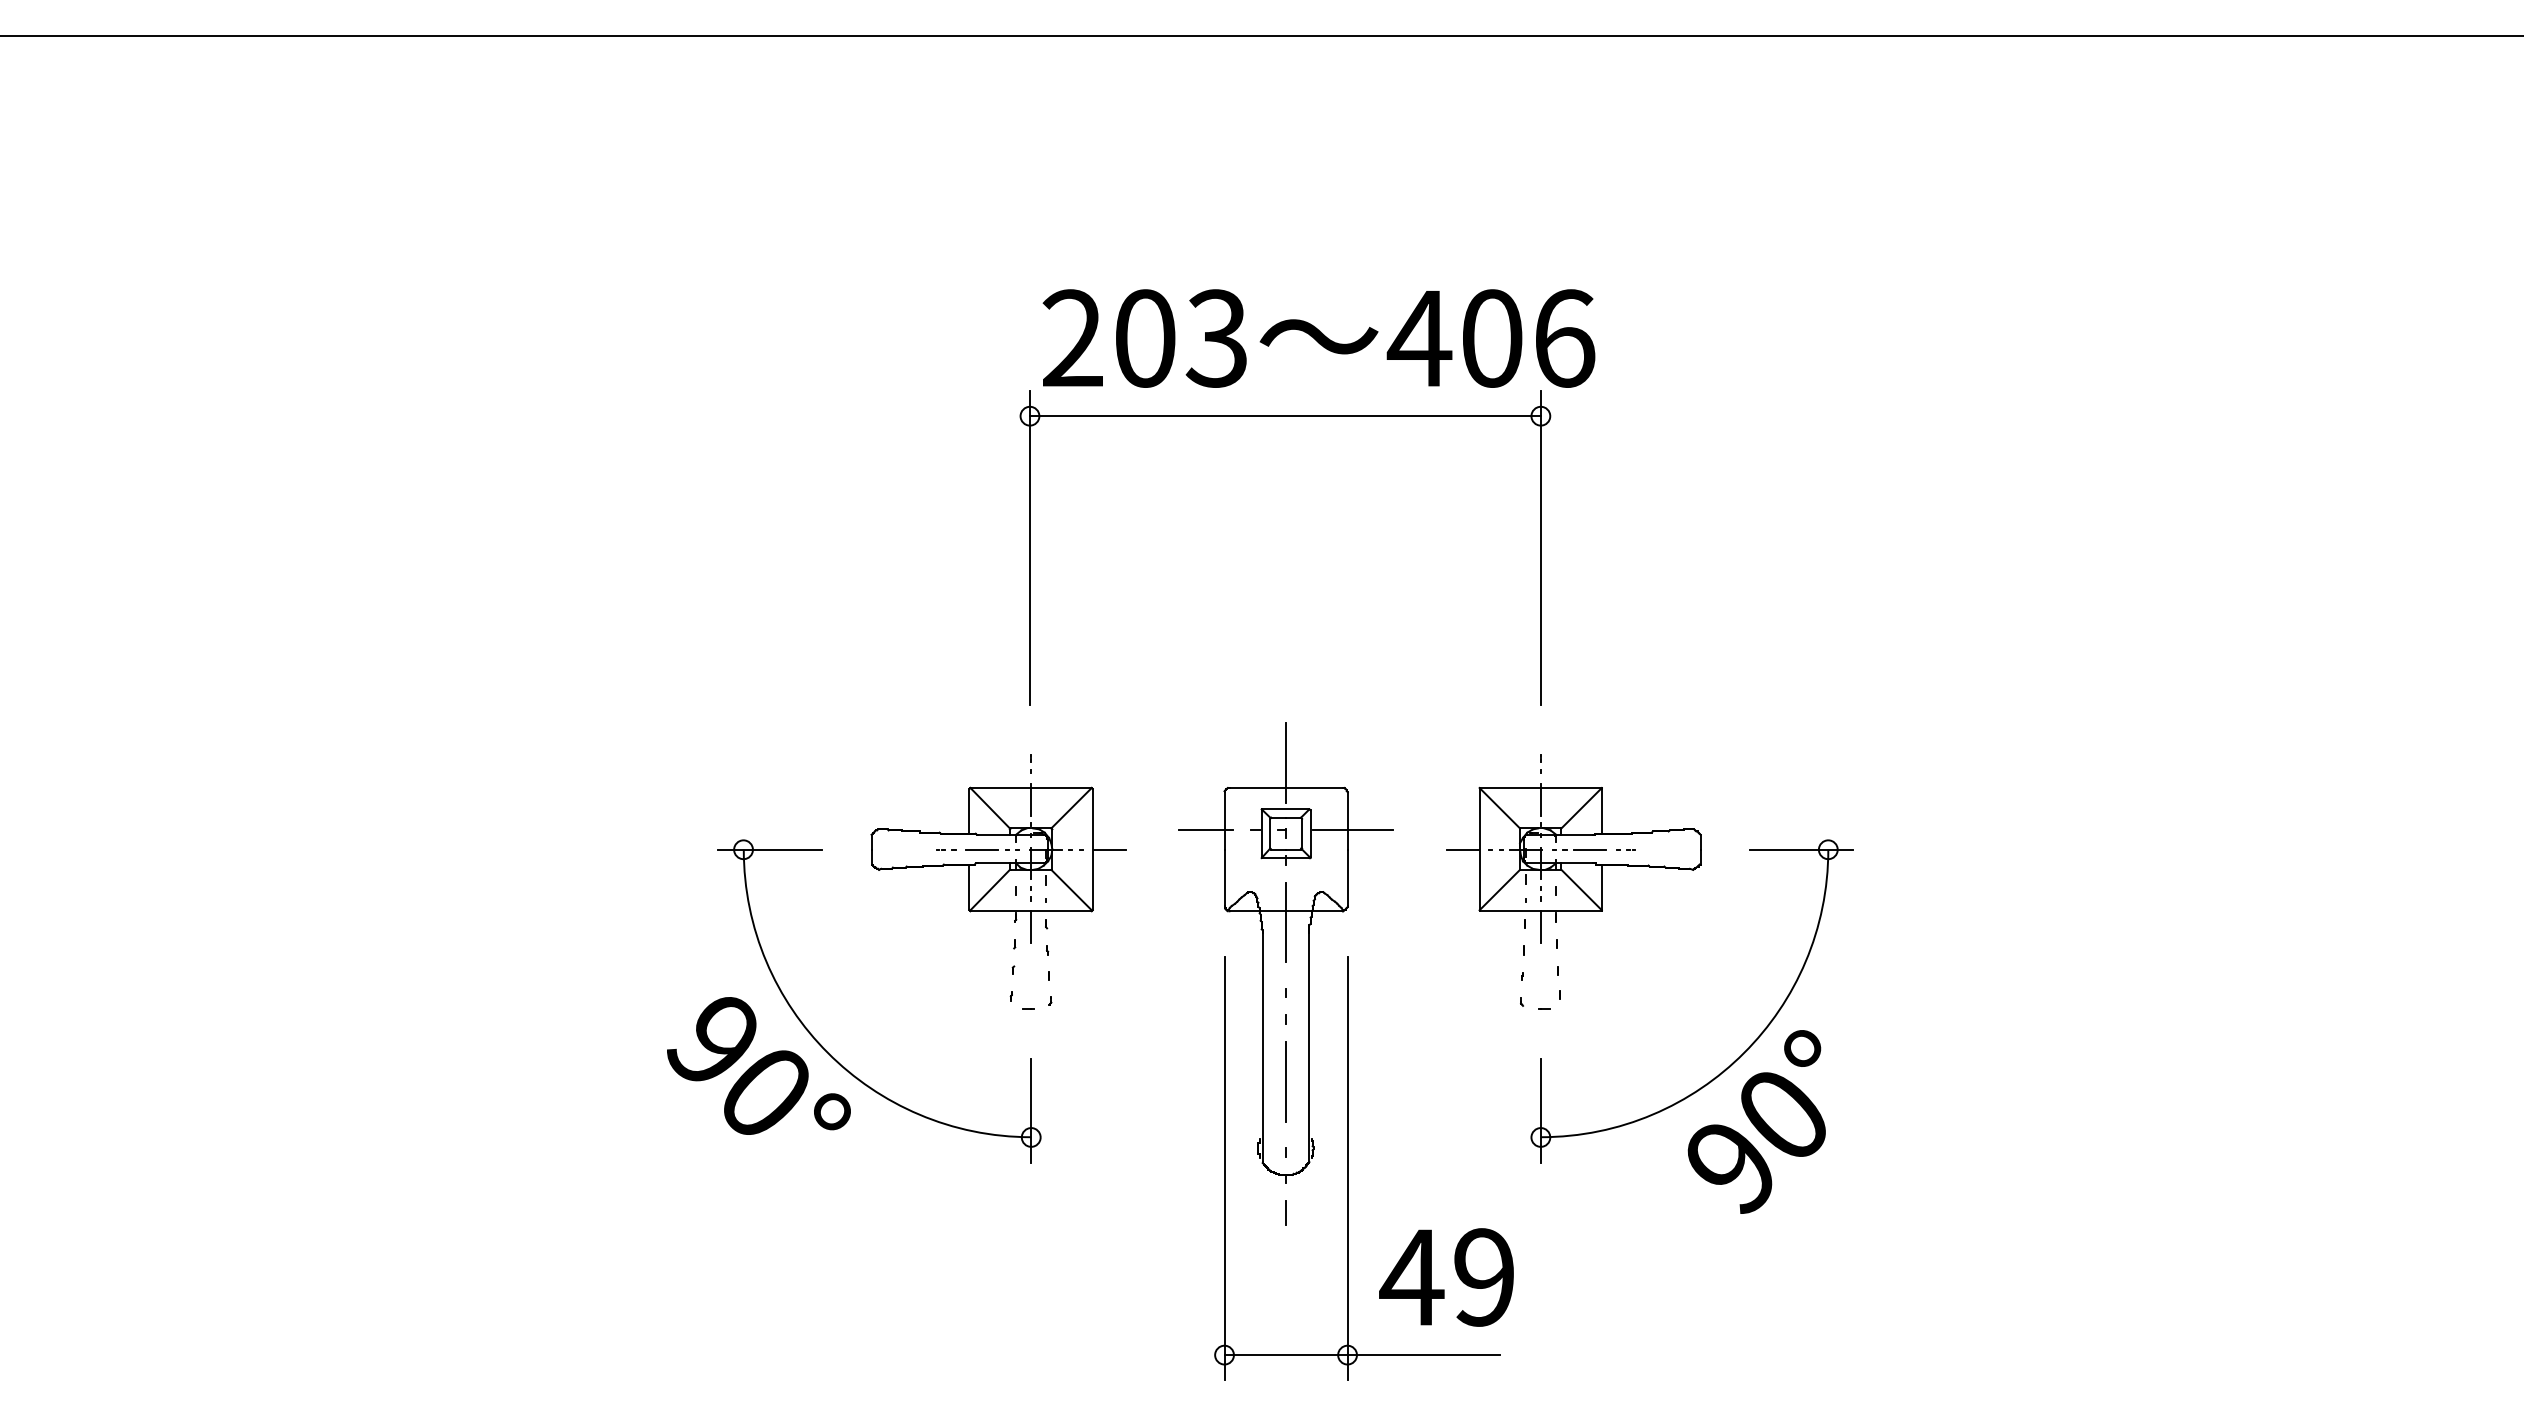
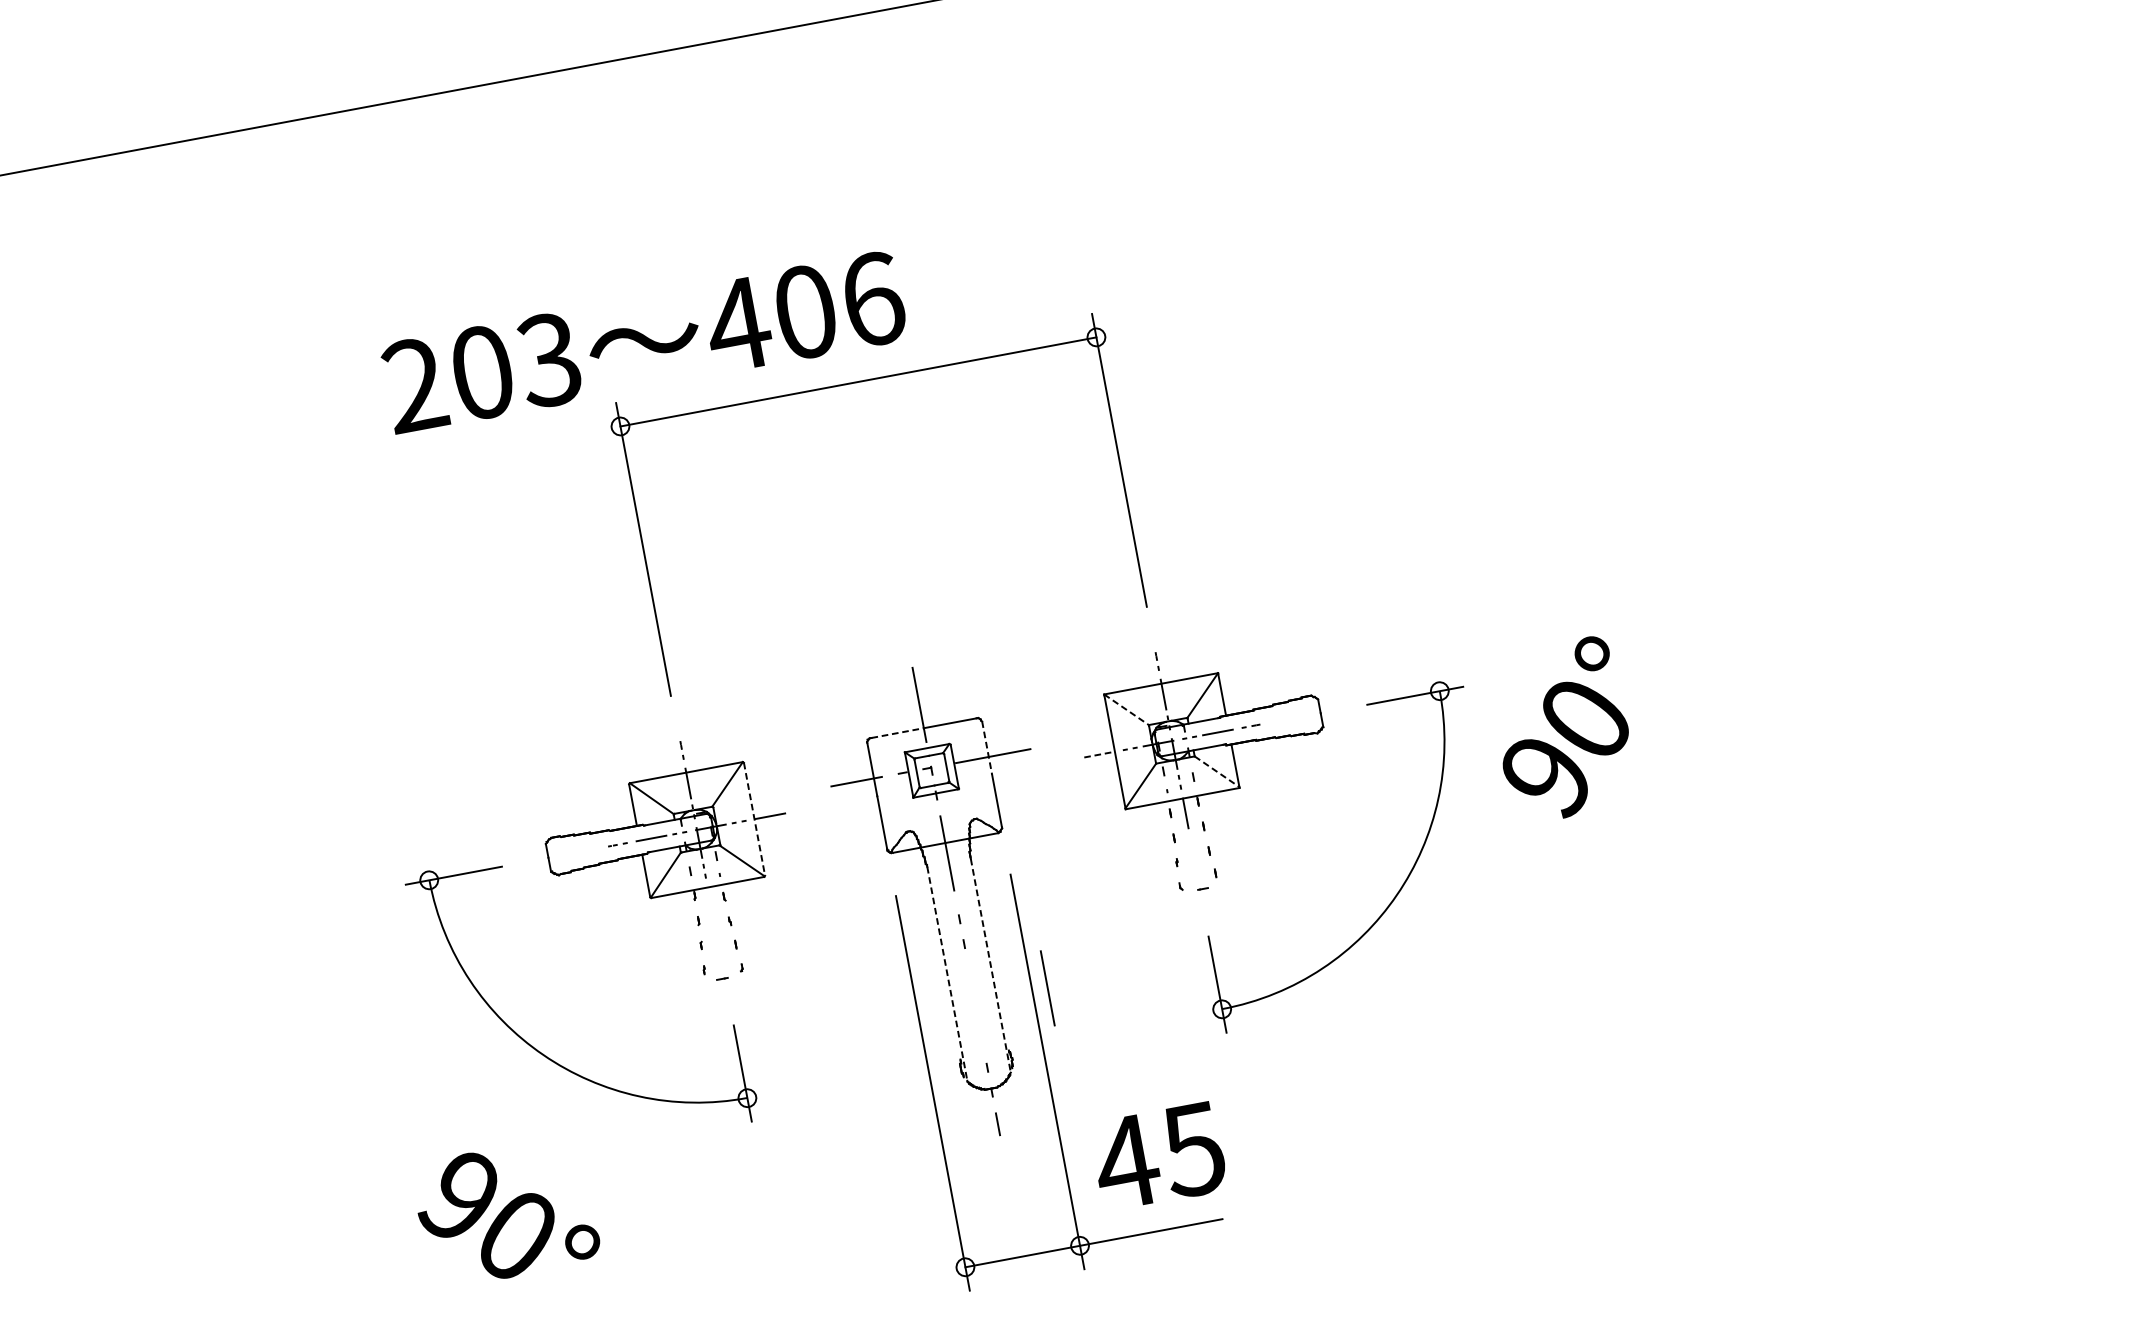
text: (1318, 338) -> (643, 342), moved
line: (1258, 788) -> (898, 733), solid -> dashed
line: (1499, 808) -> (1126, 710), solid -> dashed
line: (1347, 820) -> (986, 747), solid -> dashed
line: (1092, 849) -> (754, 819), solid -> dashed
line: (1462, 849) -> (1098, 754), solid -> dashed
line: (1581, 890) -> (1216, 772), solid -> dashed
line: (1030, 927) -> (710, 902), removed
line: (1262, 1048) -> (947, 974), solid -> dashed
line: (1309, 1048) -> (991, 966), solid -> dashed
text: (758, 1065) -> (505, 1211), moved
line: (1285, 1081) -> (1047, 988), moved
text: (1756, 1121) -> (1561, 729), moved
text: (1482, 1277) -> (1192, 1149), 49 -> 45

